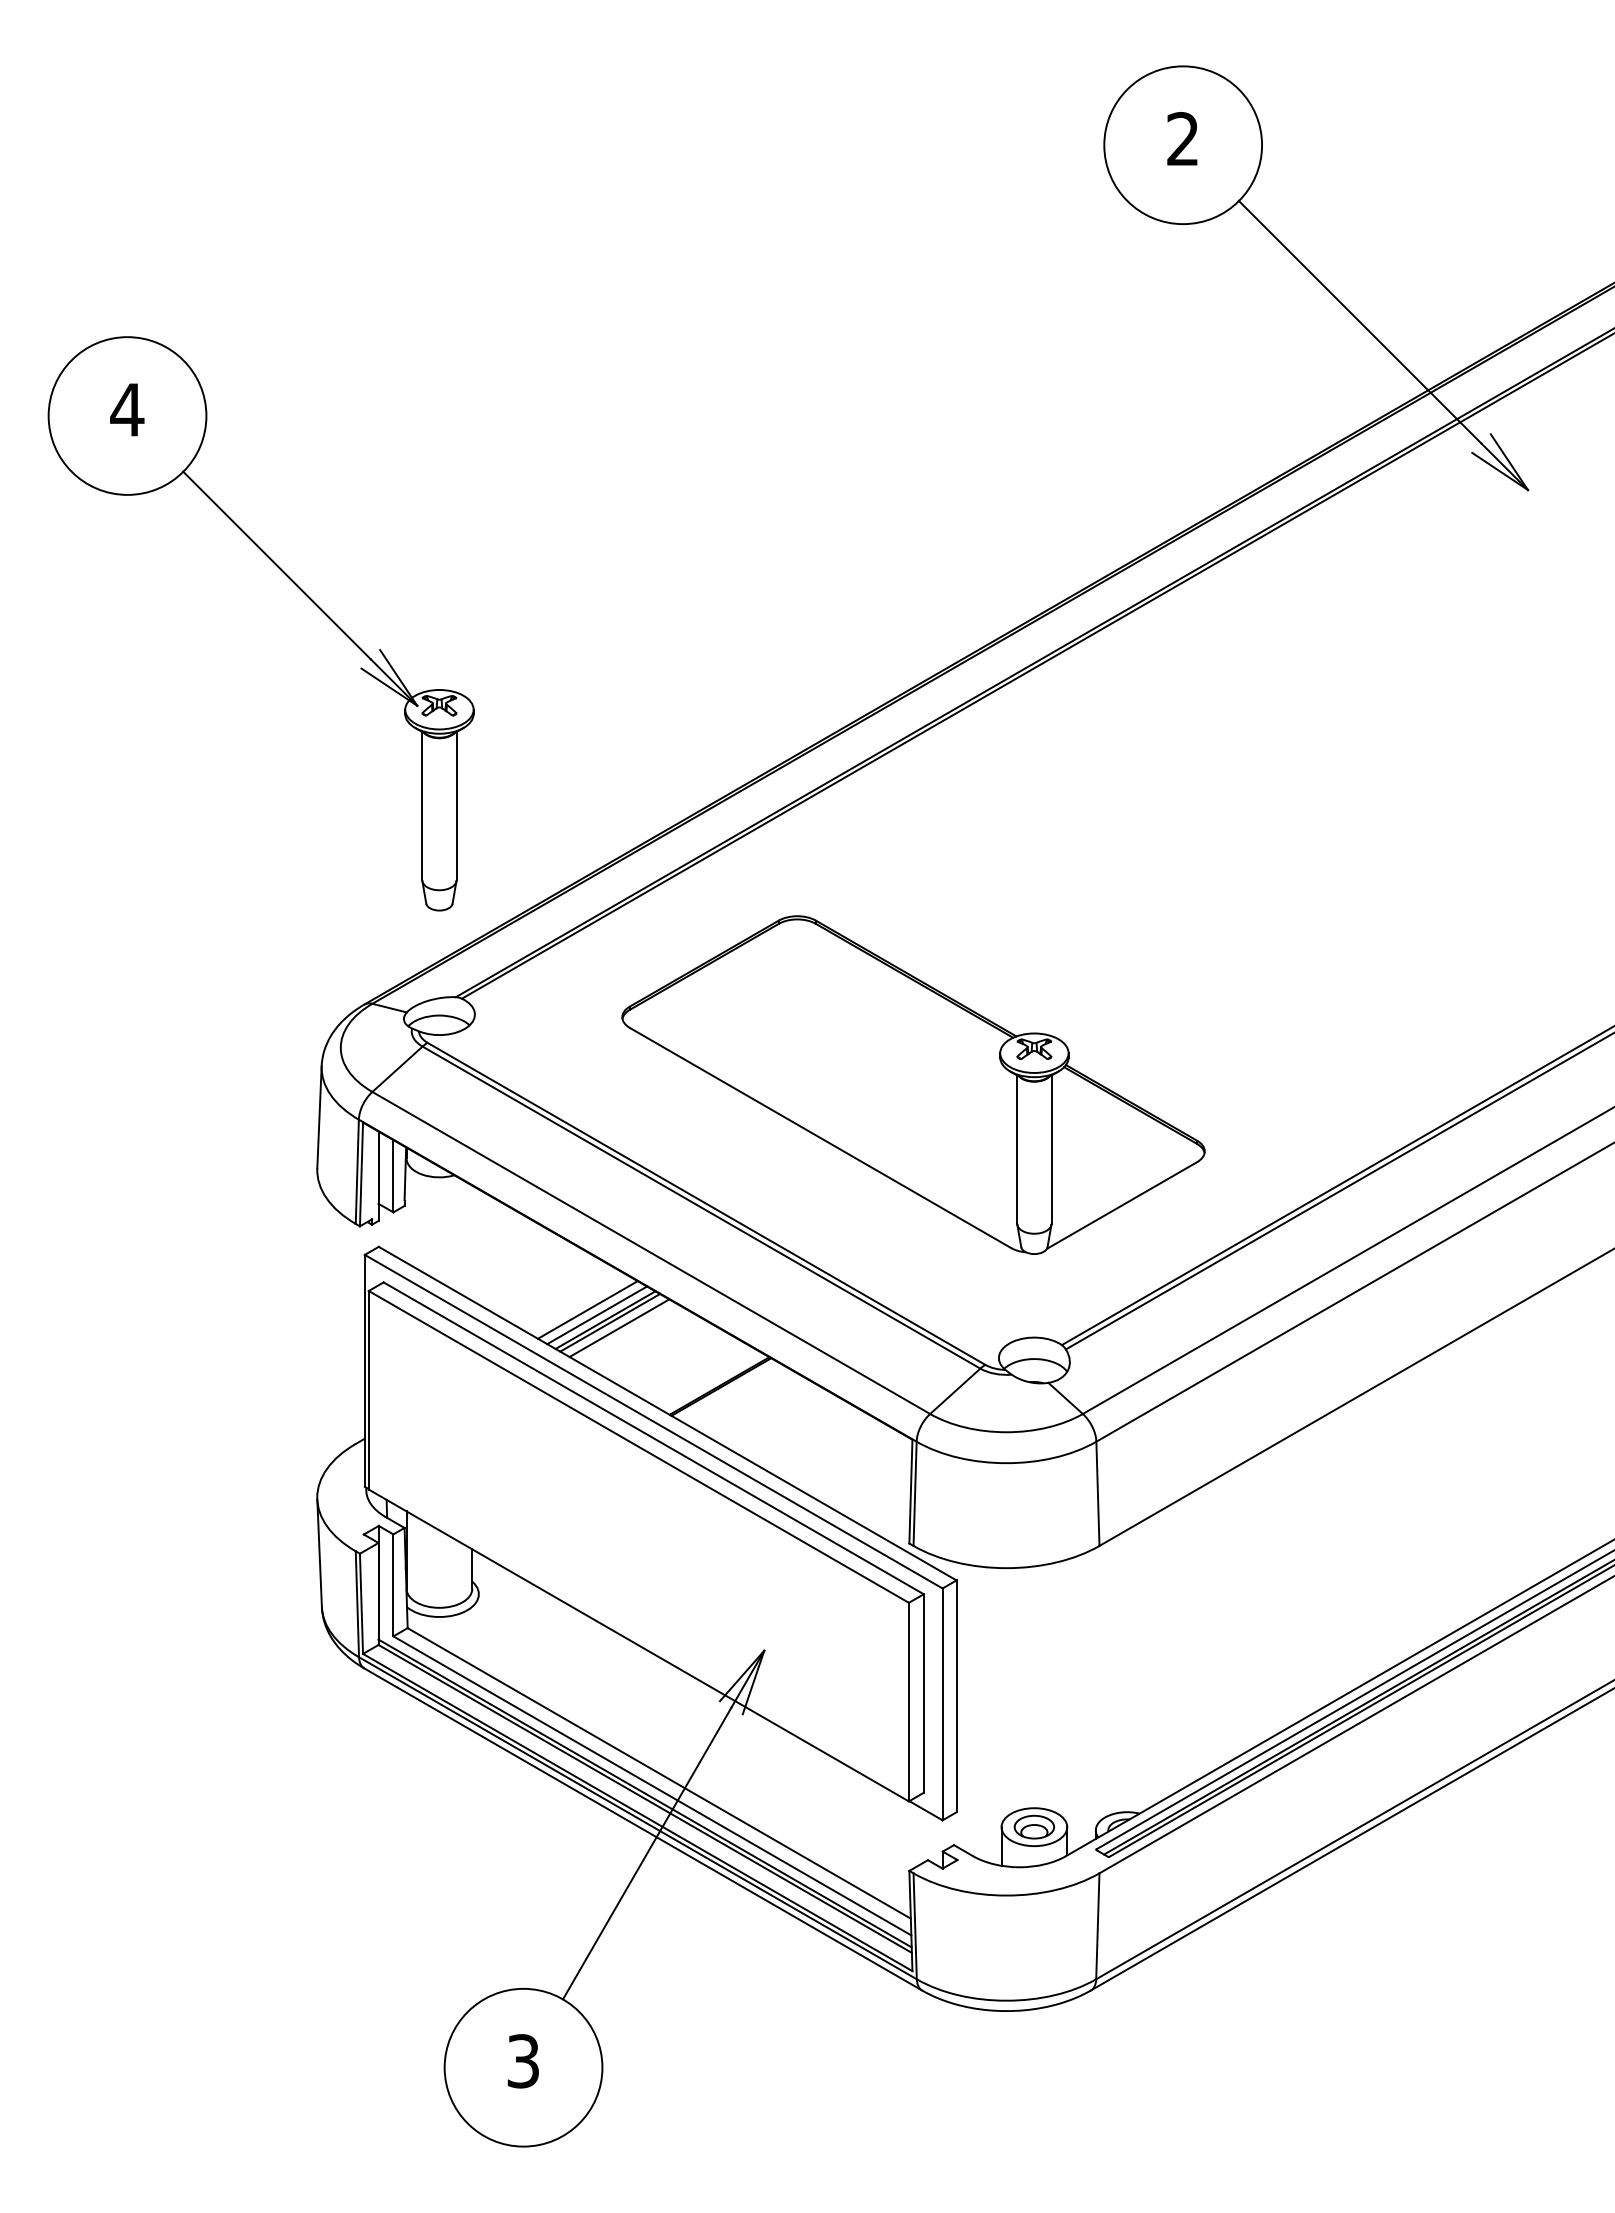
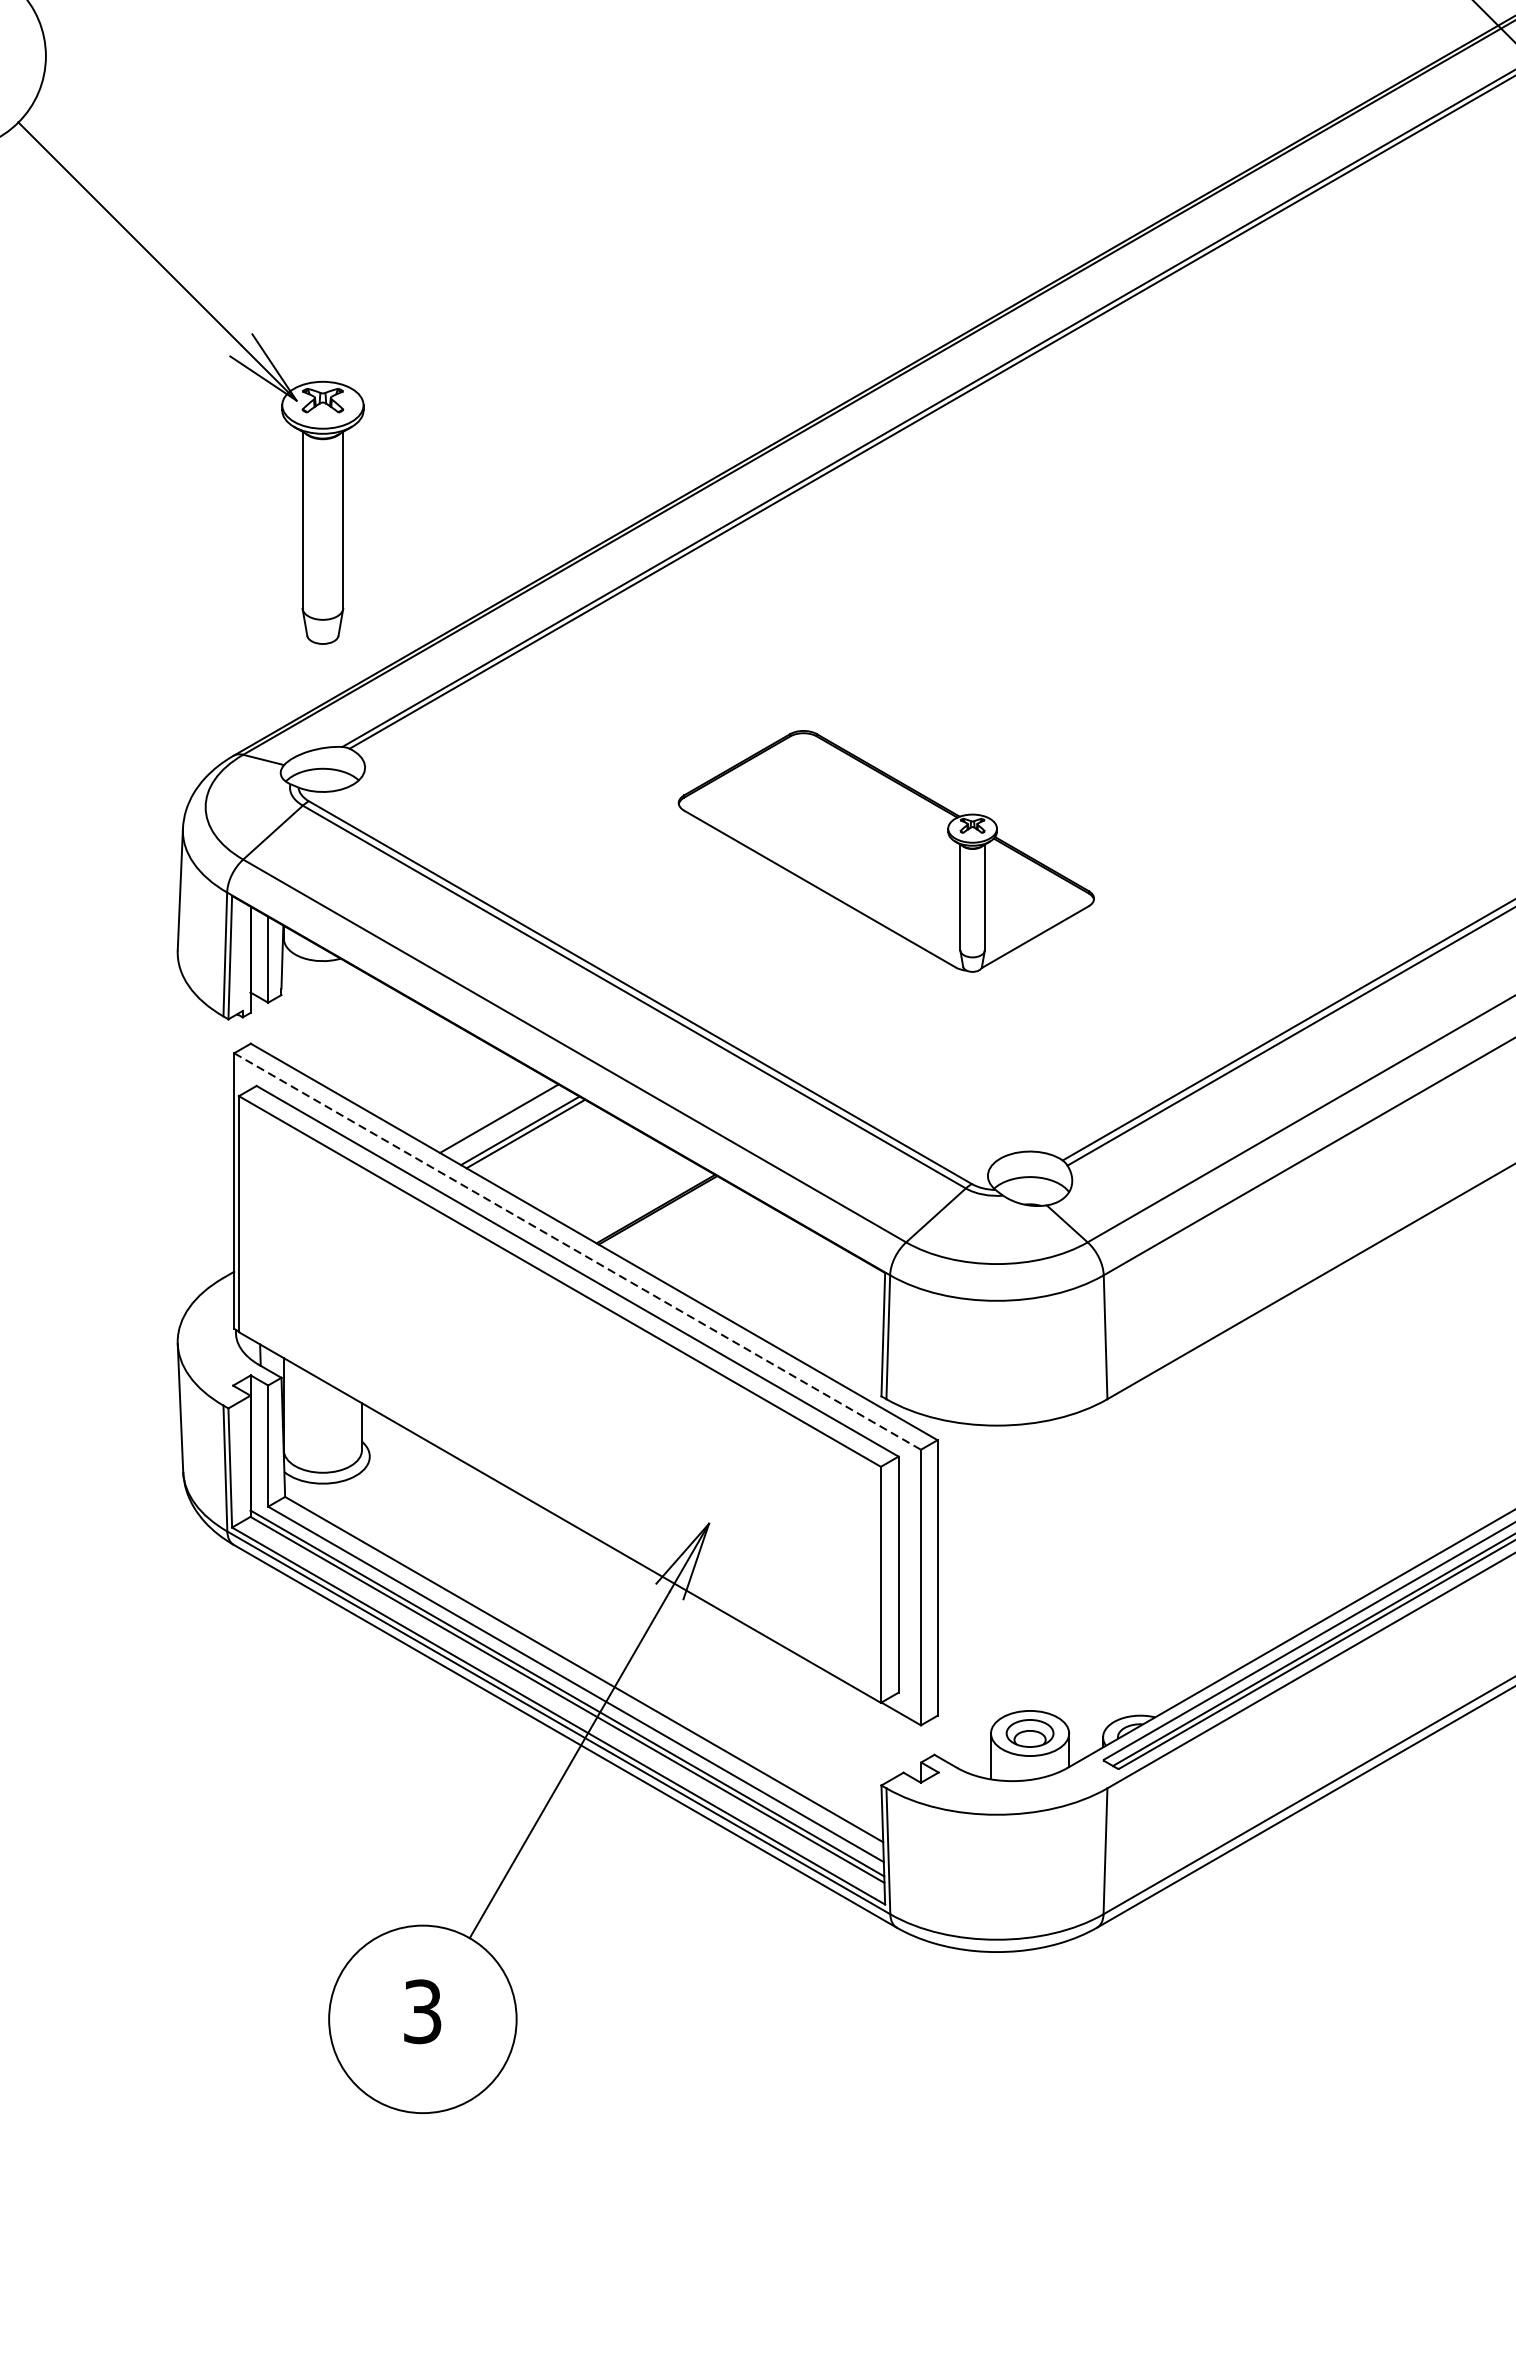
part: (913, 1084) -> (886, 850), size x0.6
line: (597, 1315) -> (510, 1125), removed
line: (619, 1328) -> (536, 1140), removed
line: (653, 1421) -> (577, 1251), solid -> dashed

